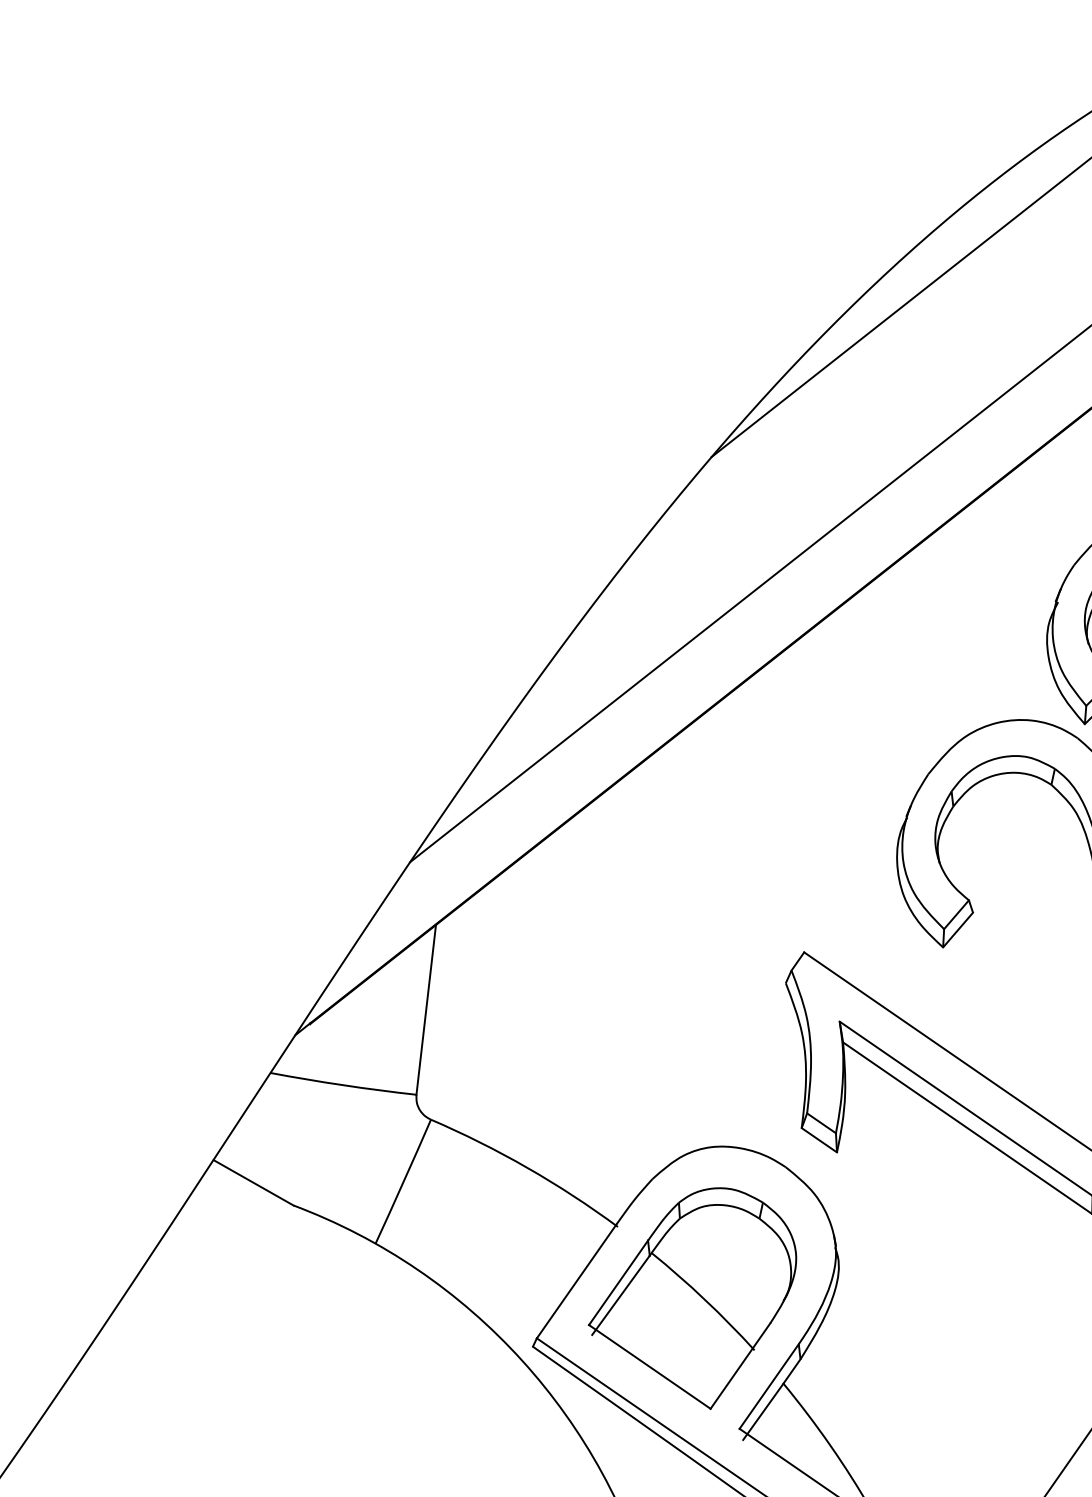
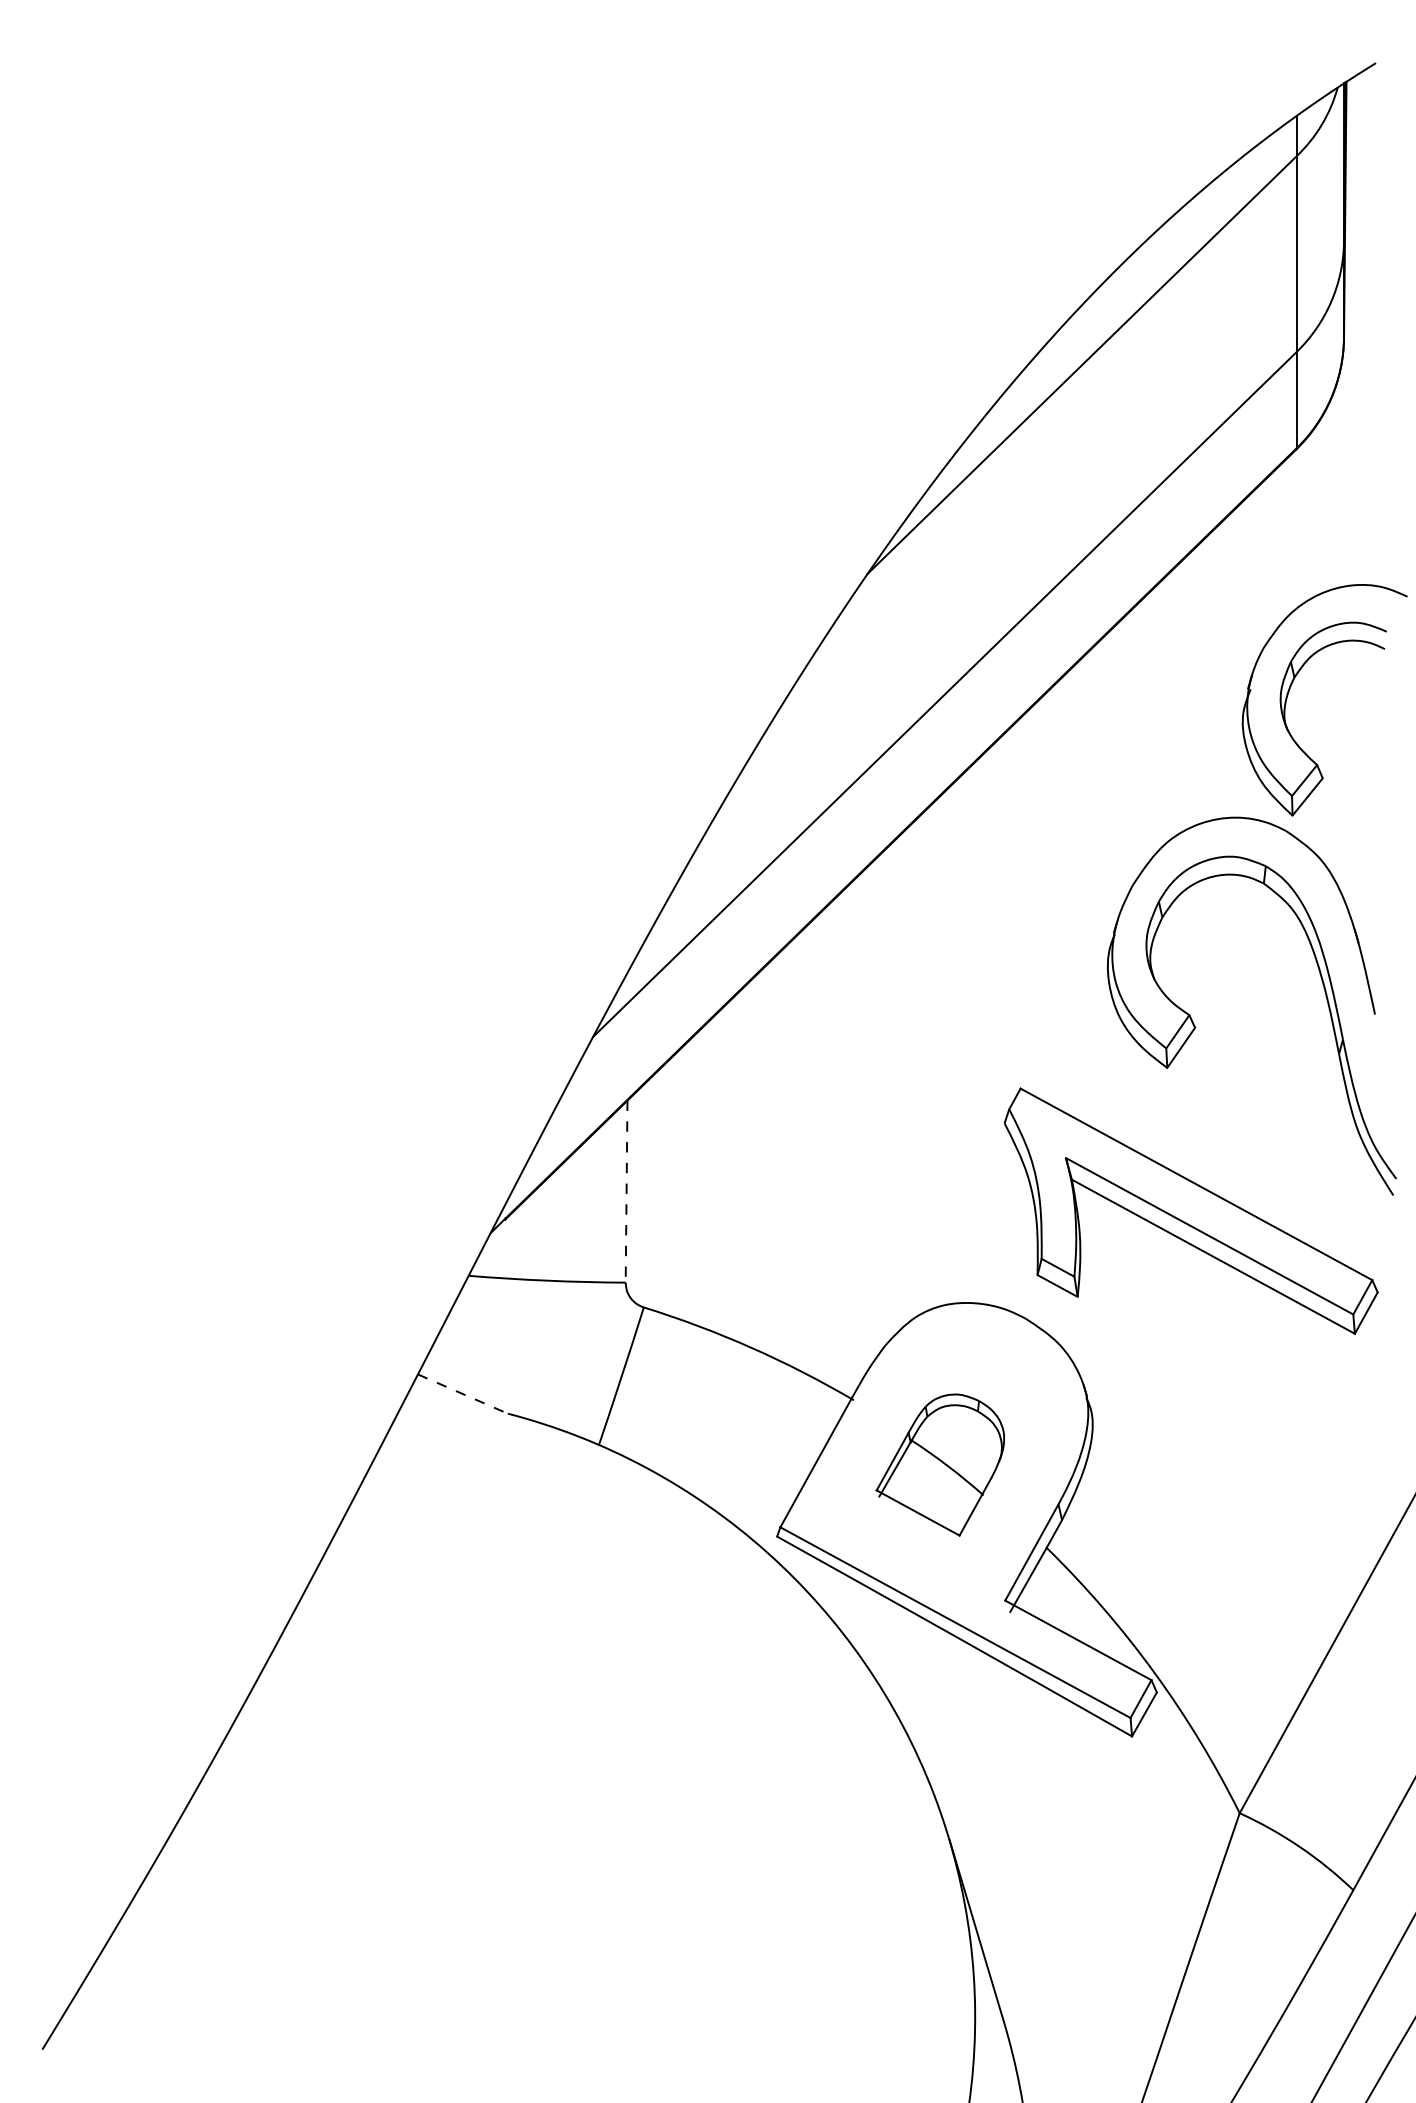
line: (426, 1010) -> (626, 1192), solid -> dashed
line: (254, 1183) -> (463, 1394), solid -> dashed
part: (692, 1295) -> (940, 1464), size x0.6

